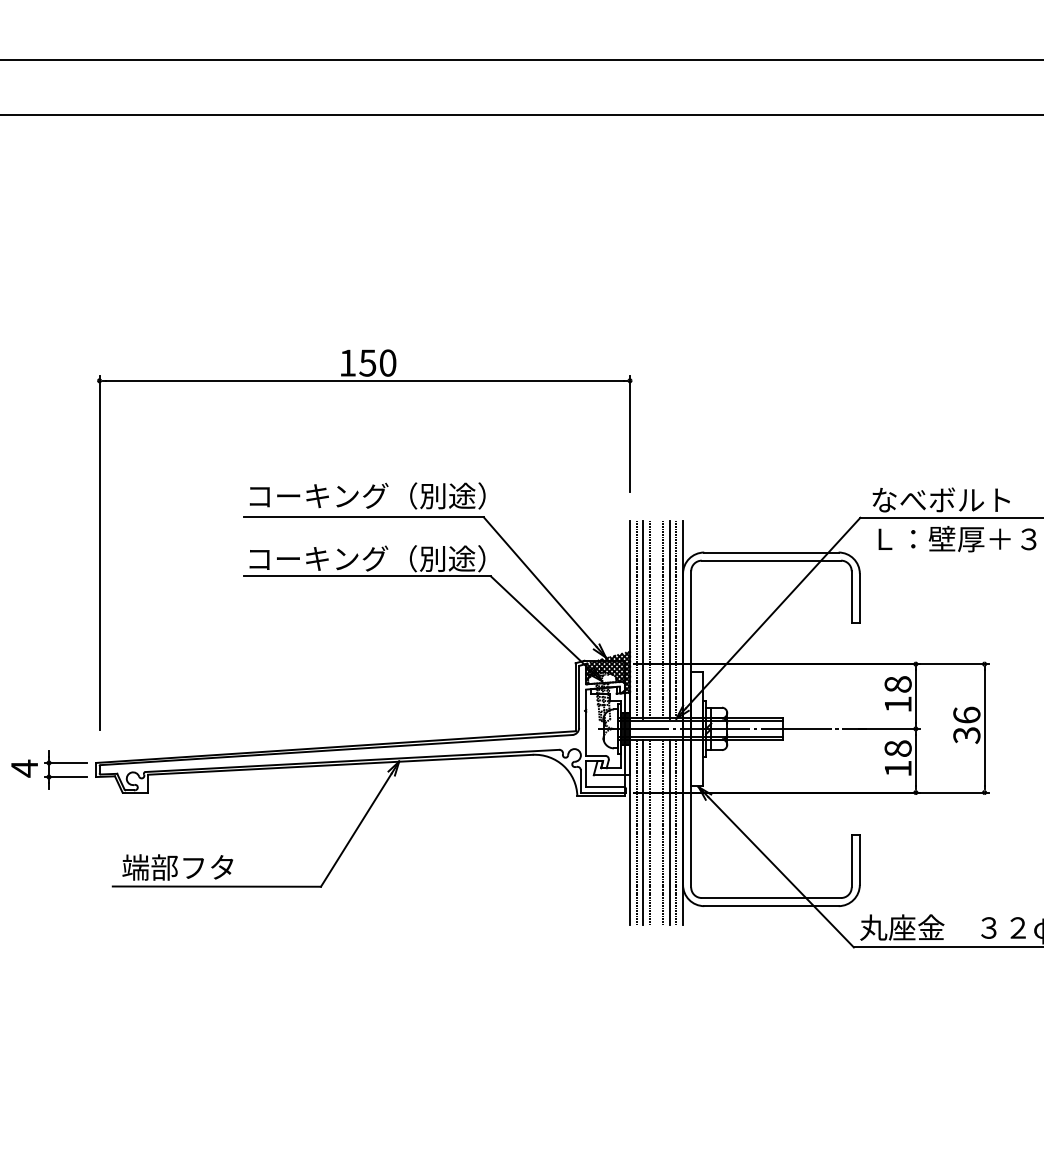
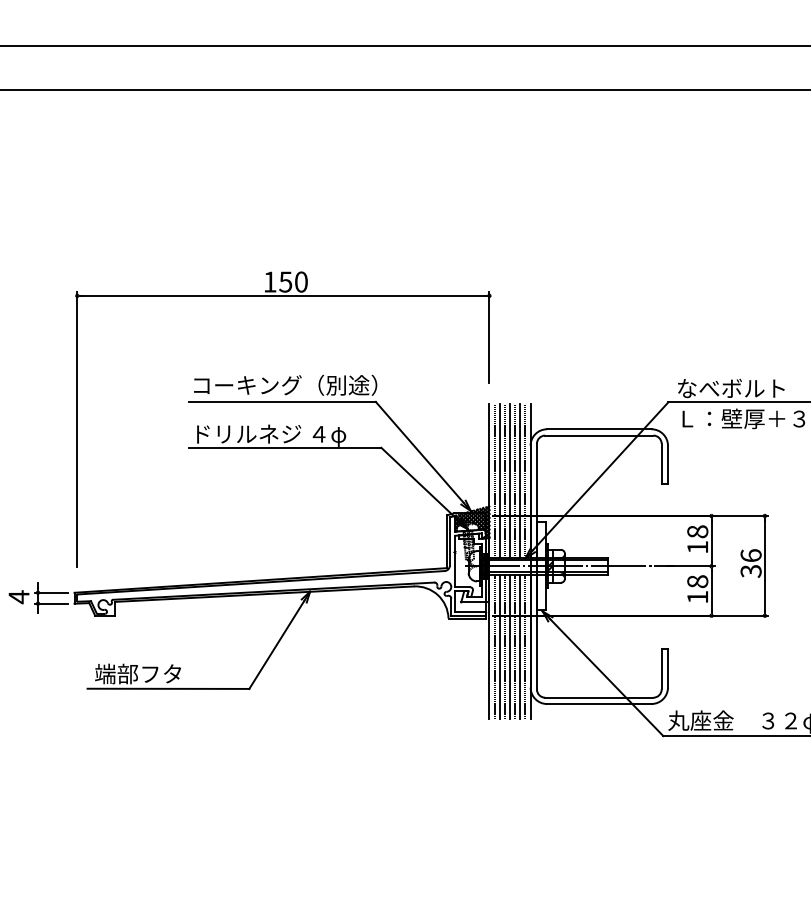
text: (366, 559) -> (284, 434), コーキング（別途） -> ドリルネジ ４φ
line: (657, 619) -> (510, 481), added
line: (657, 832) -> (510, 646), added

